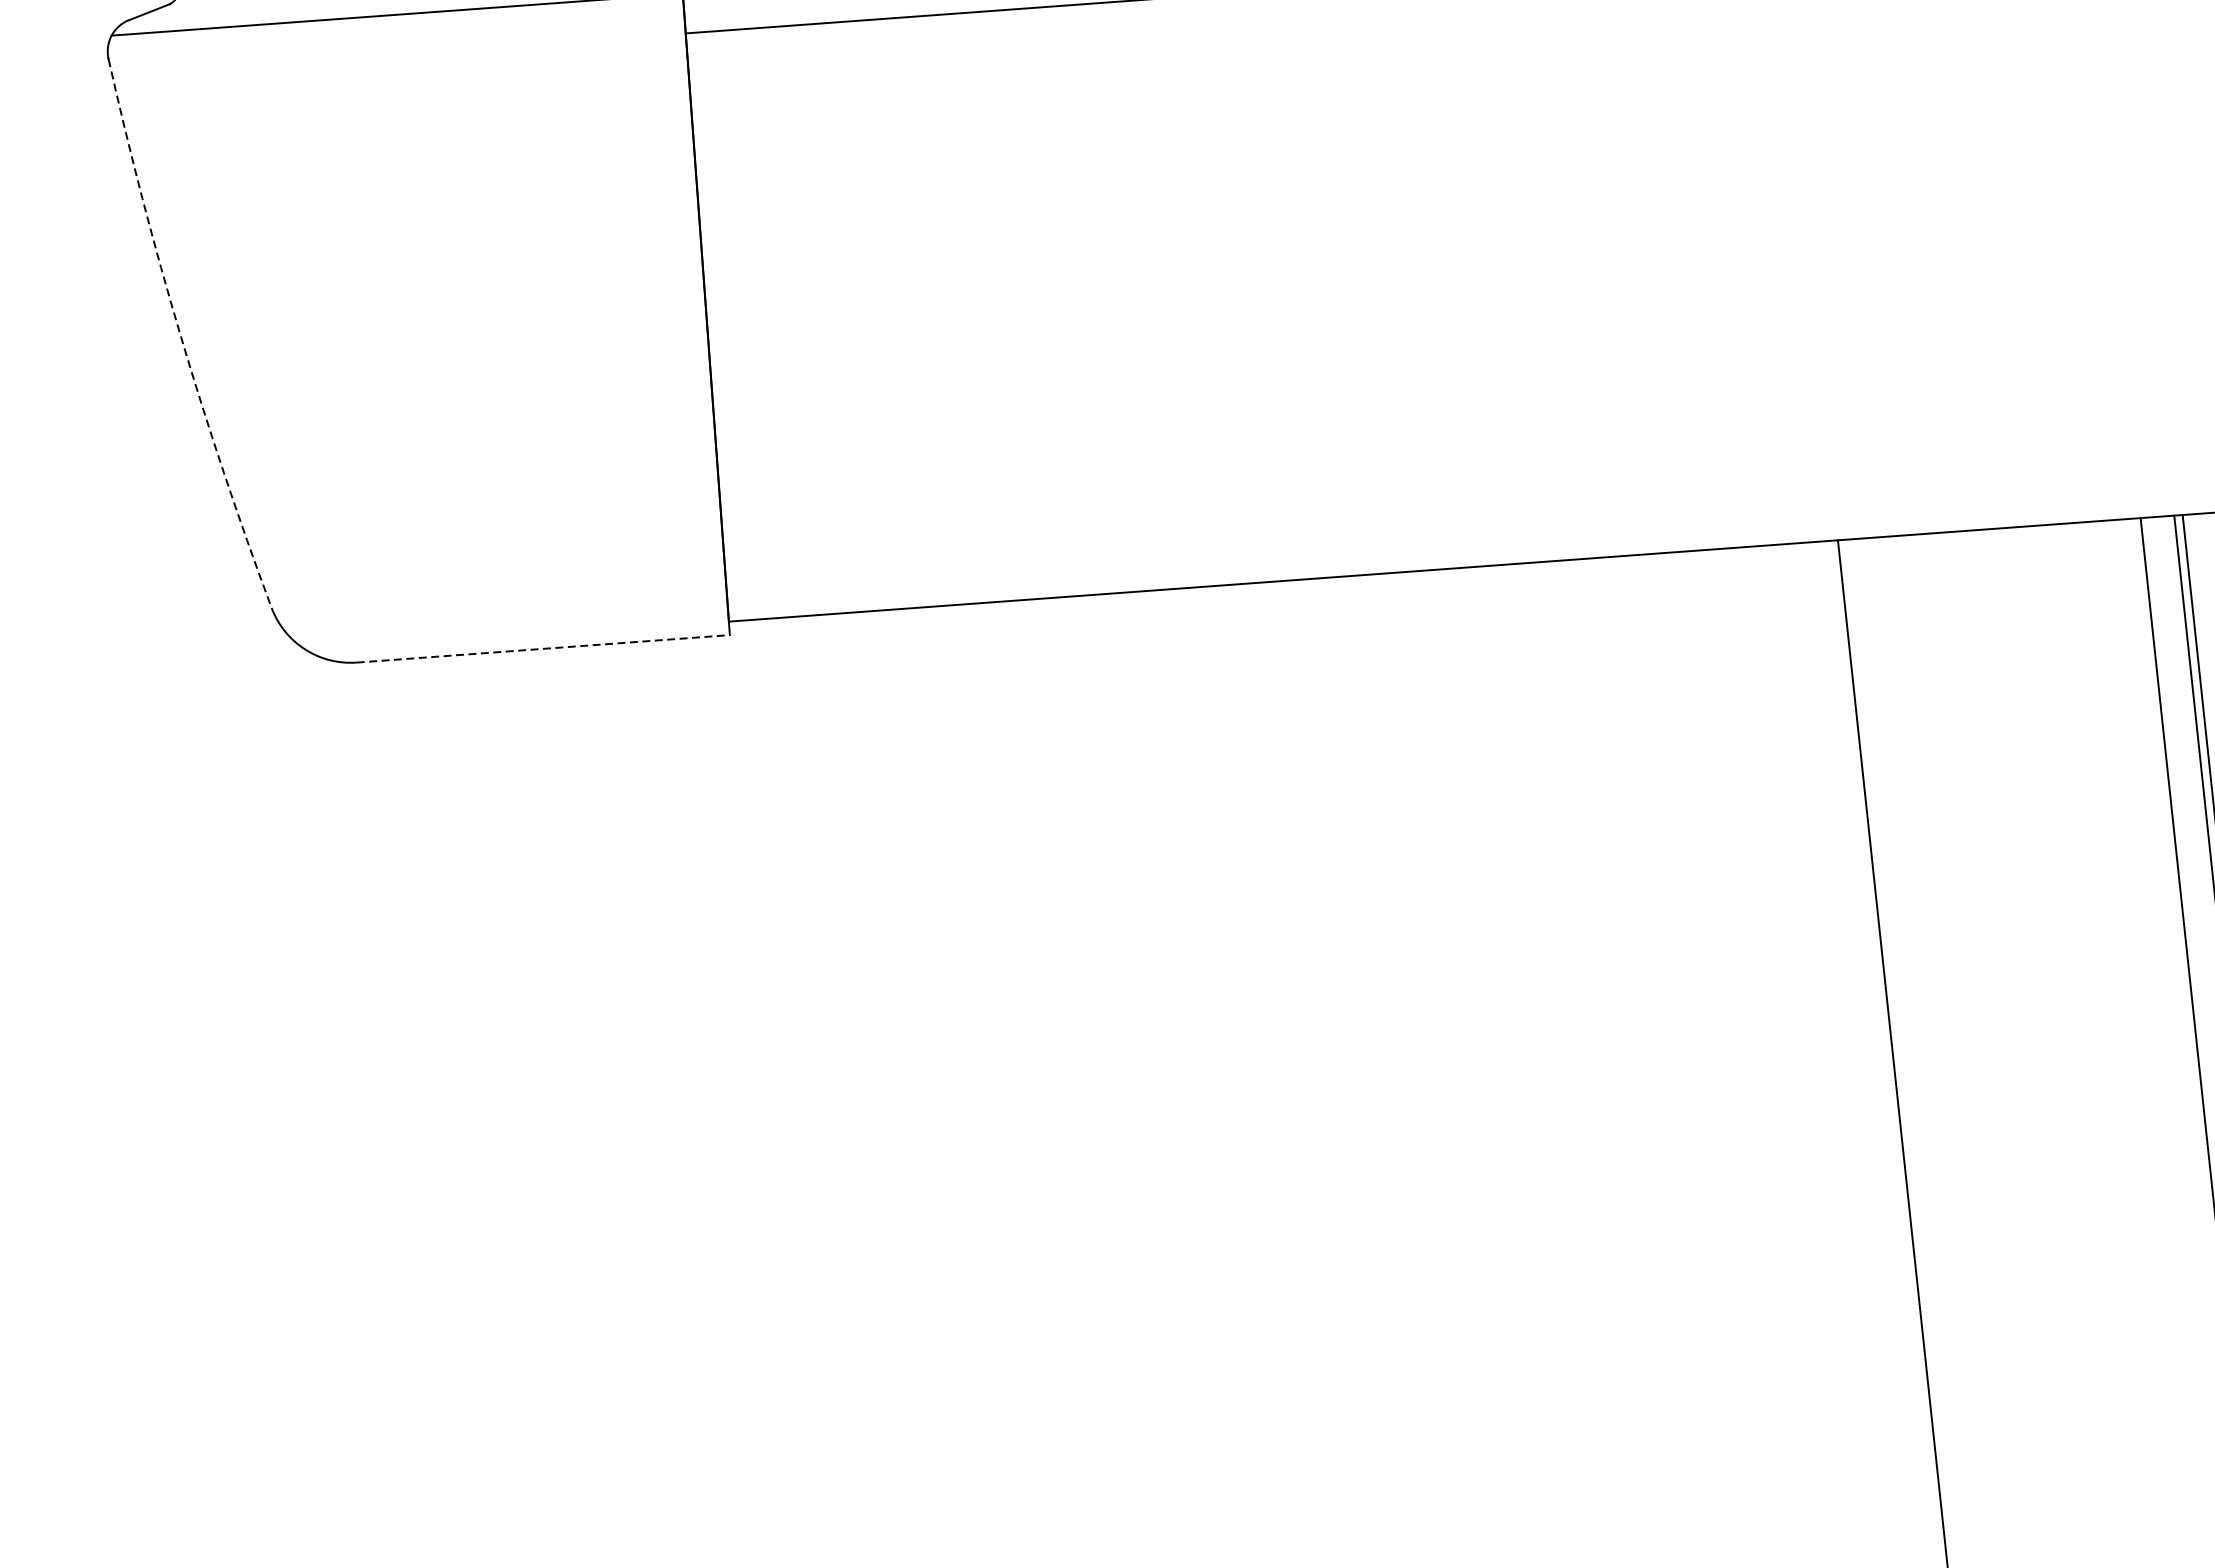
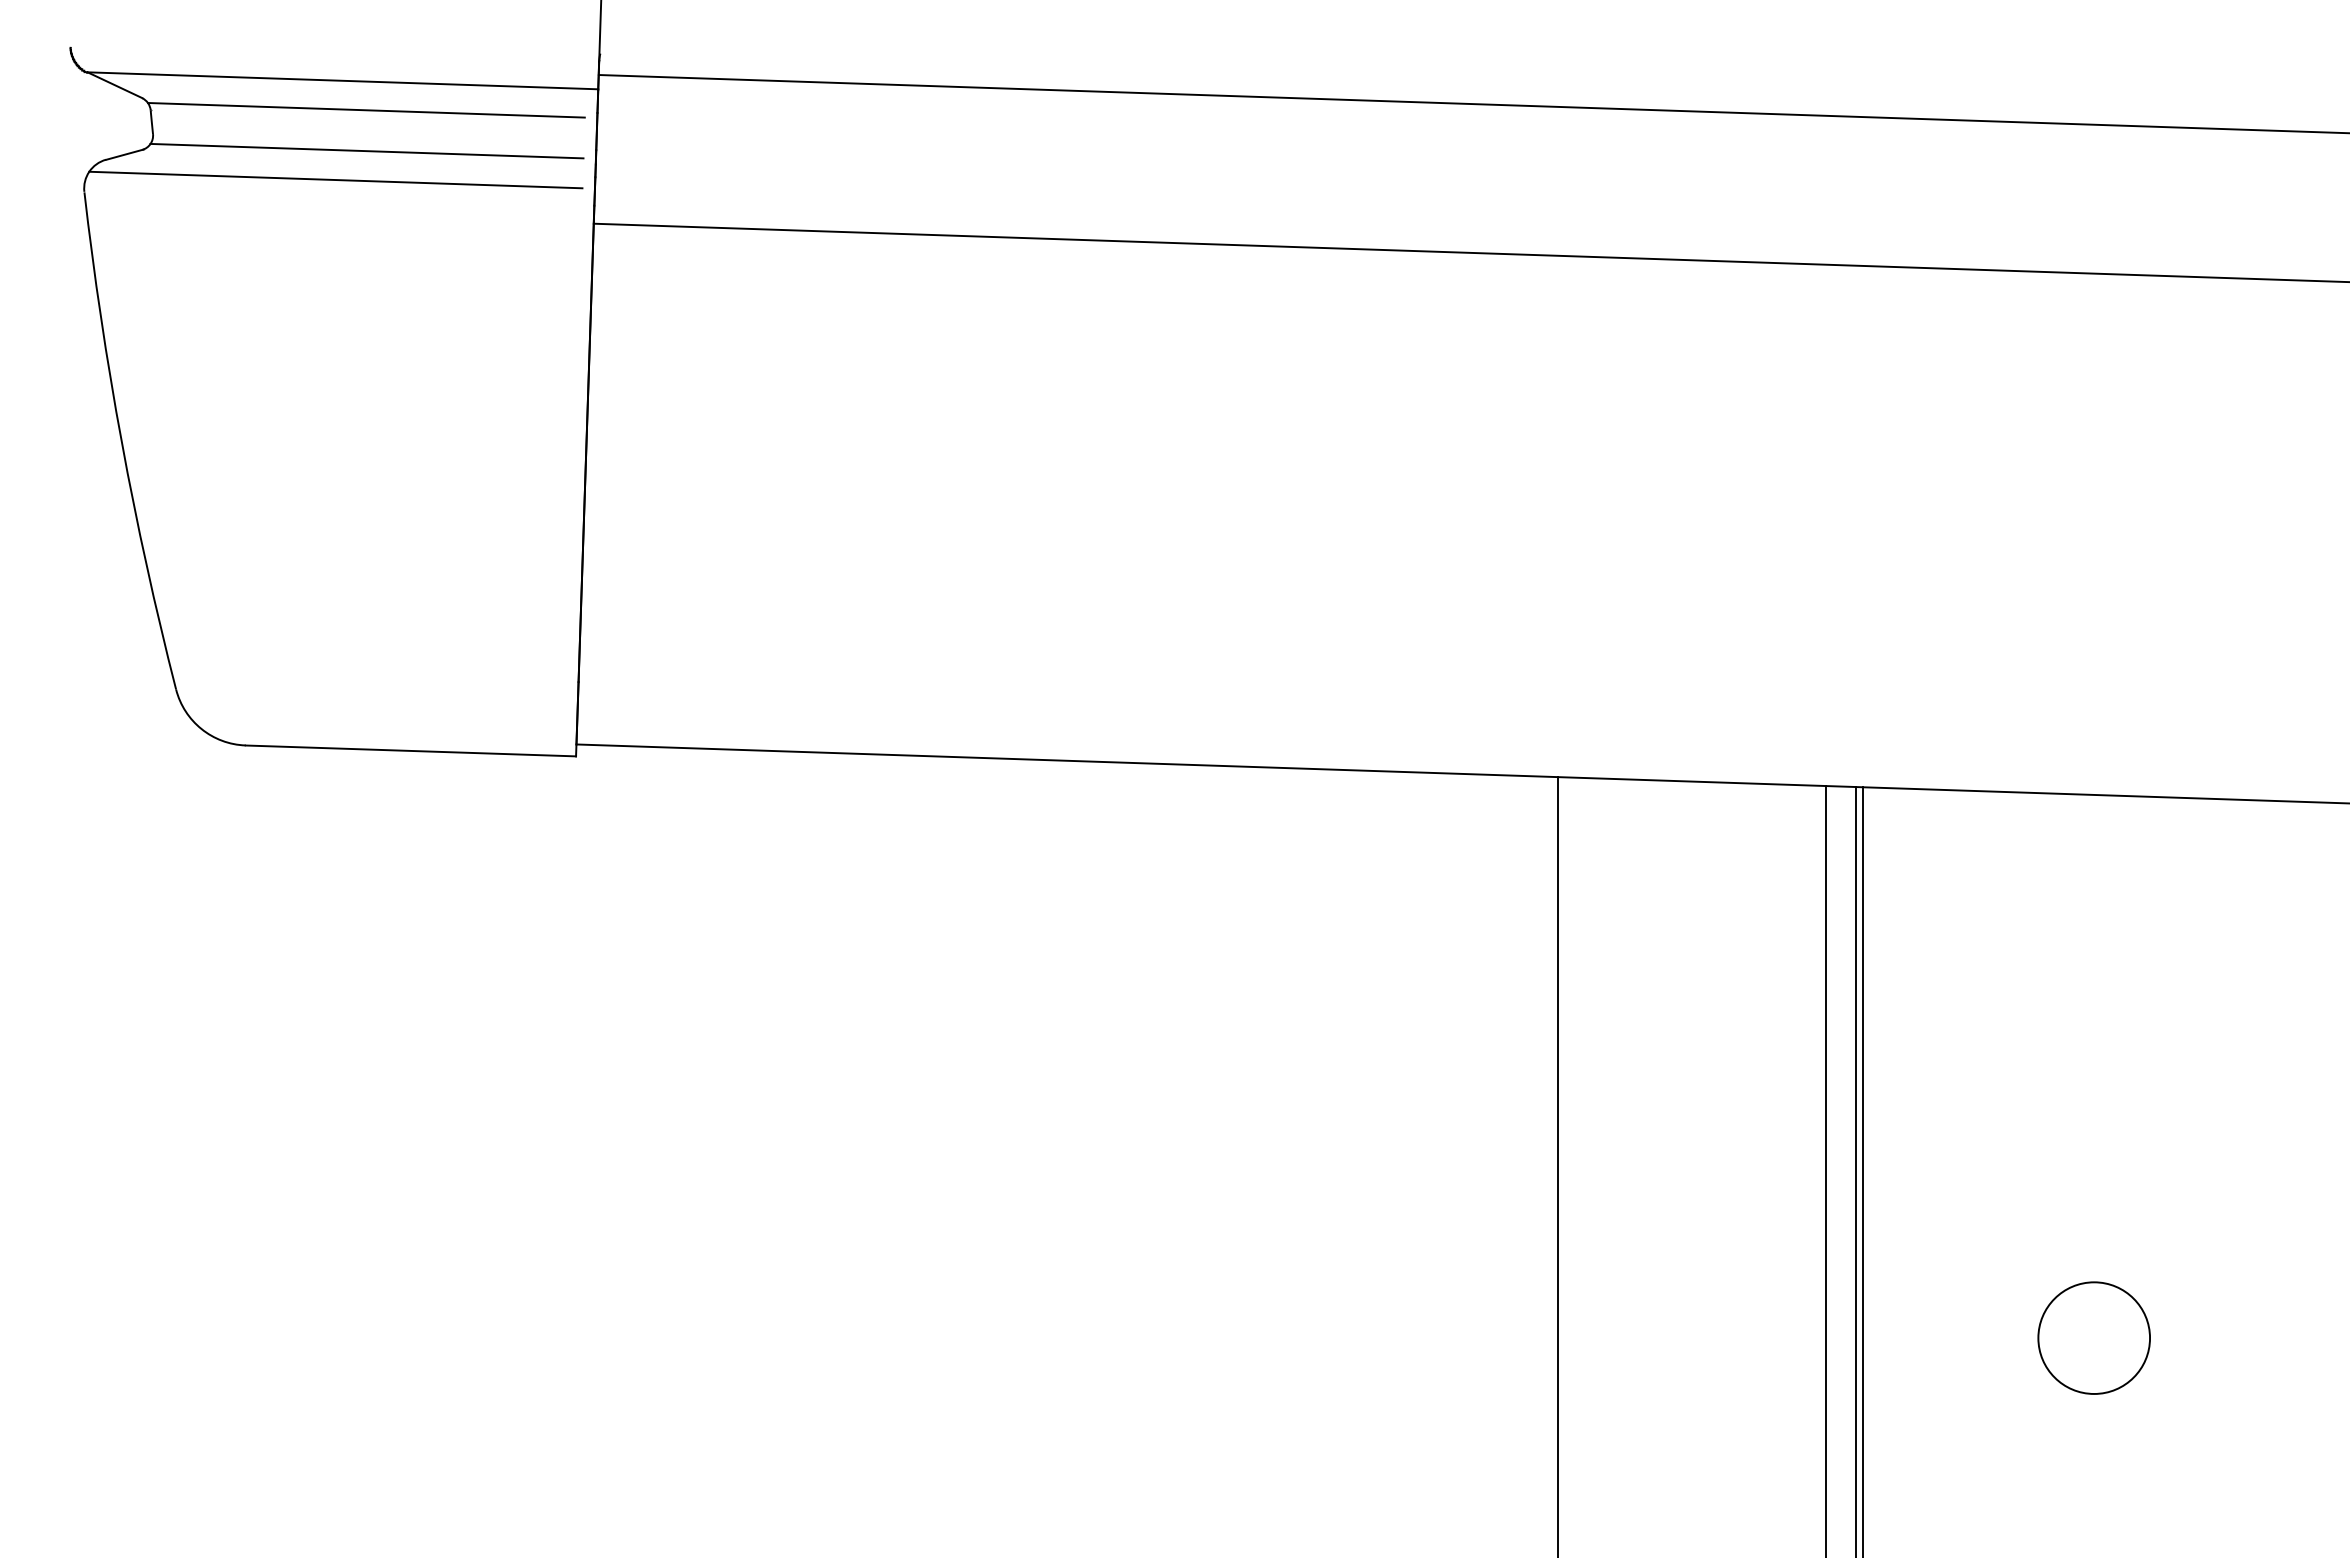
arc: (180, 336) -> (121, 442), dashed -> solid
line: (543, 648) -> (411, 750), dashed -> solid

